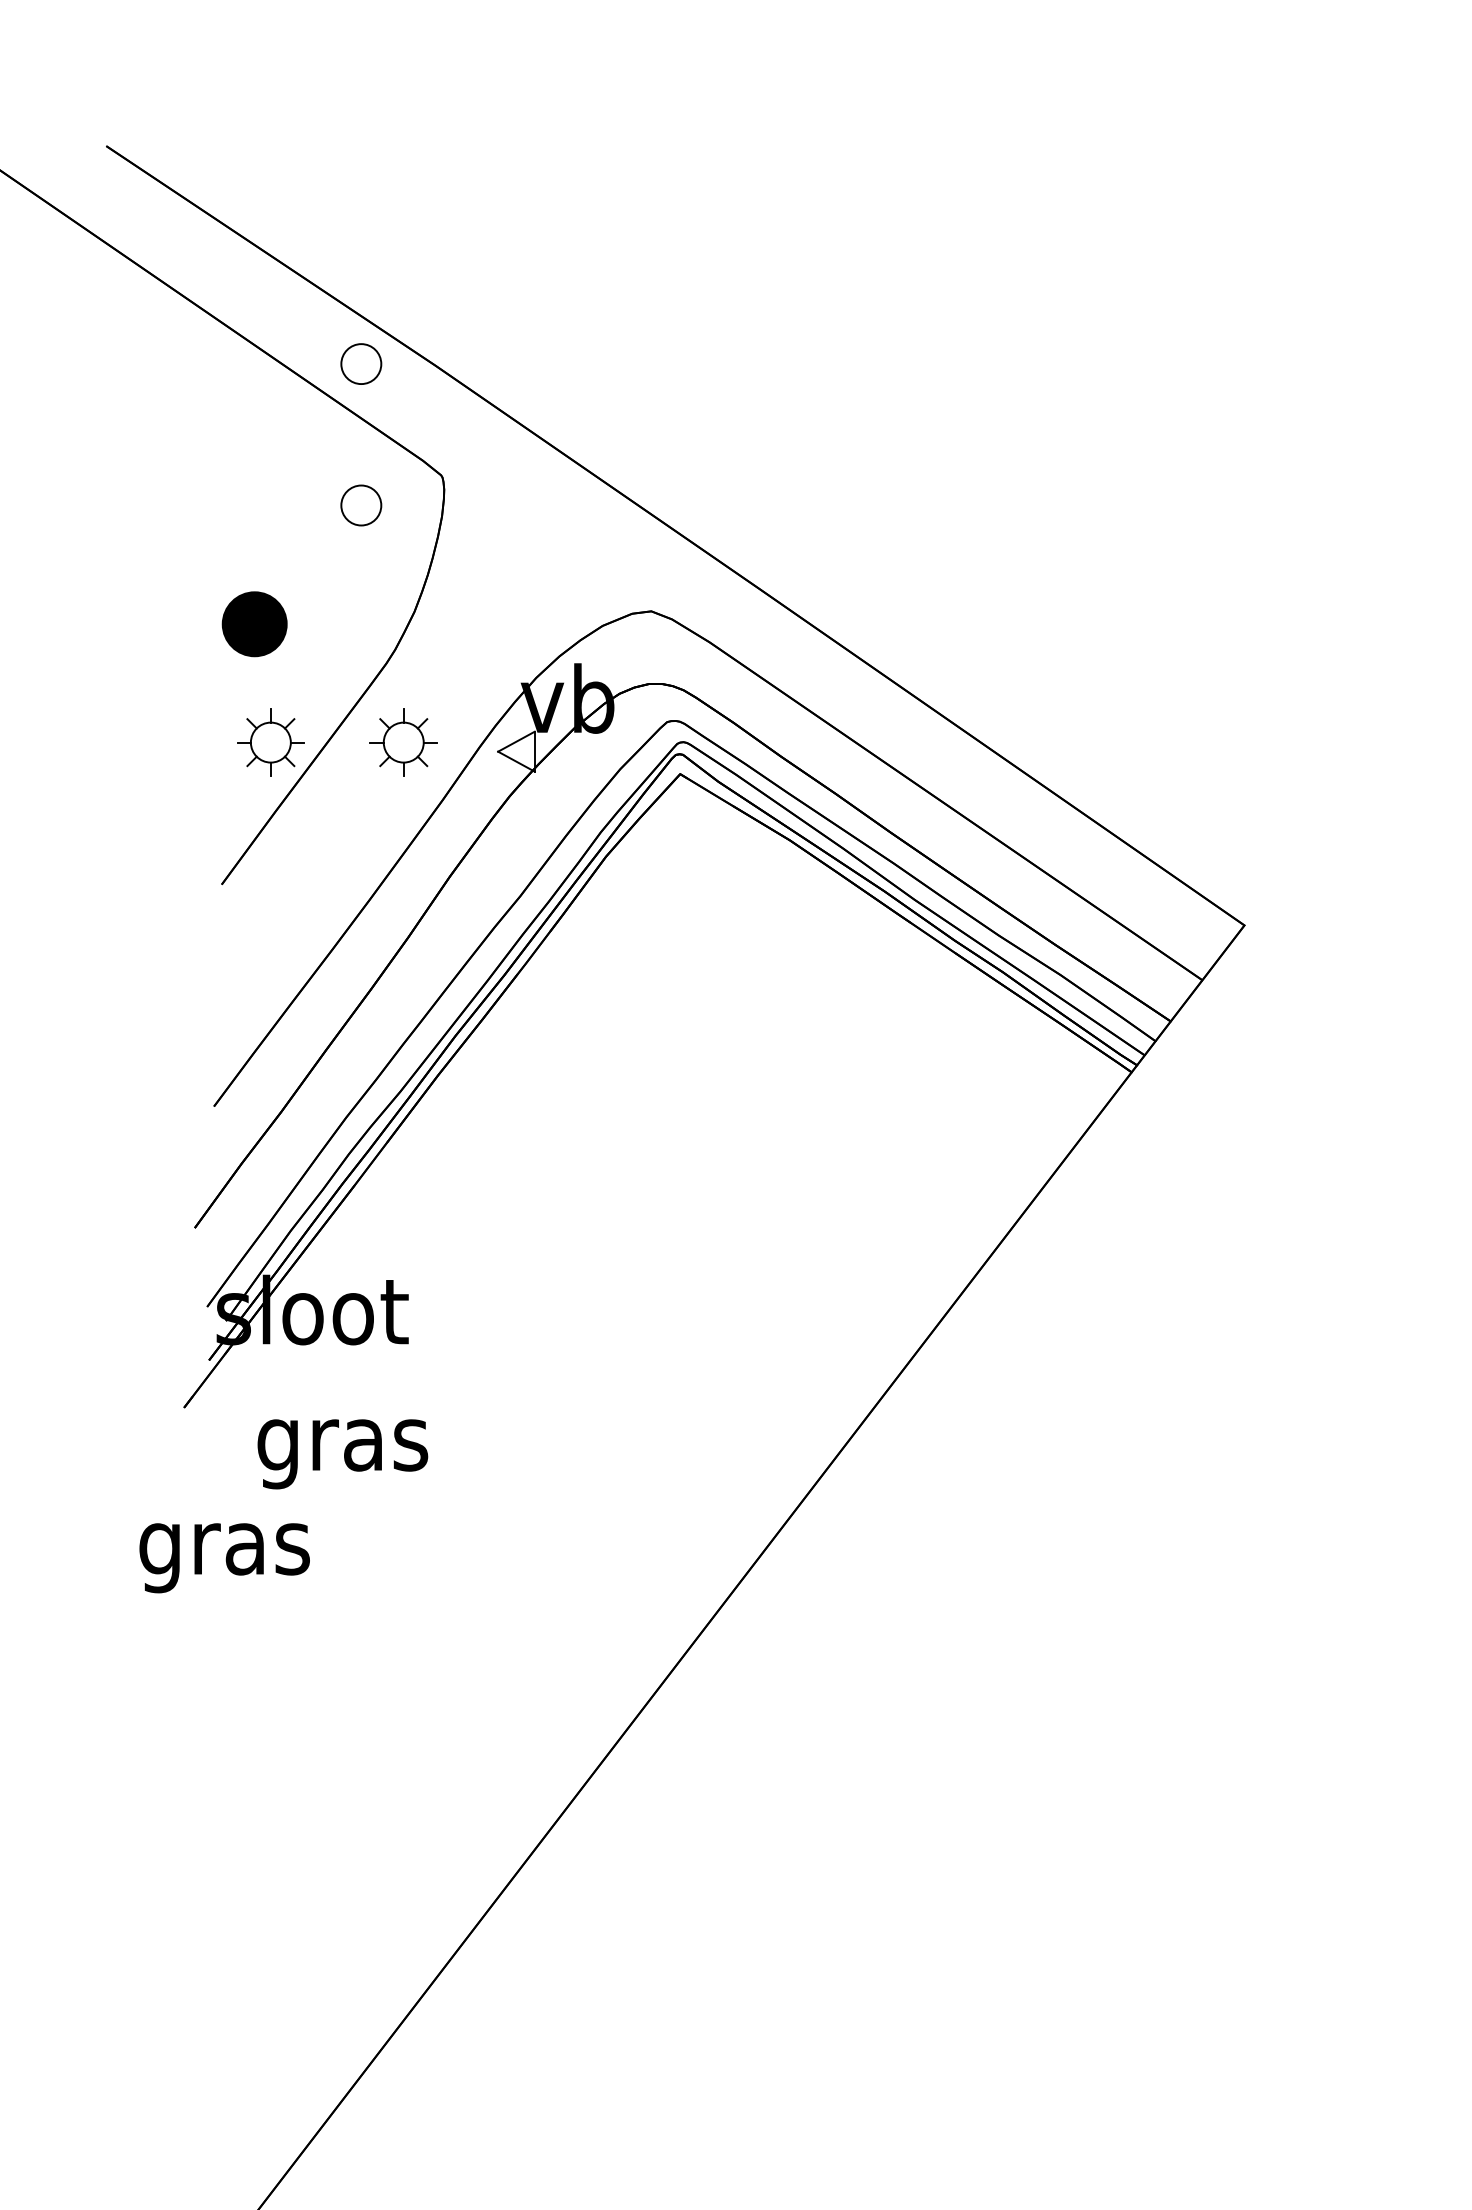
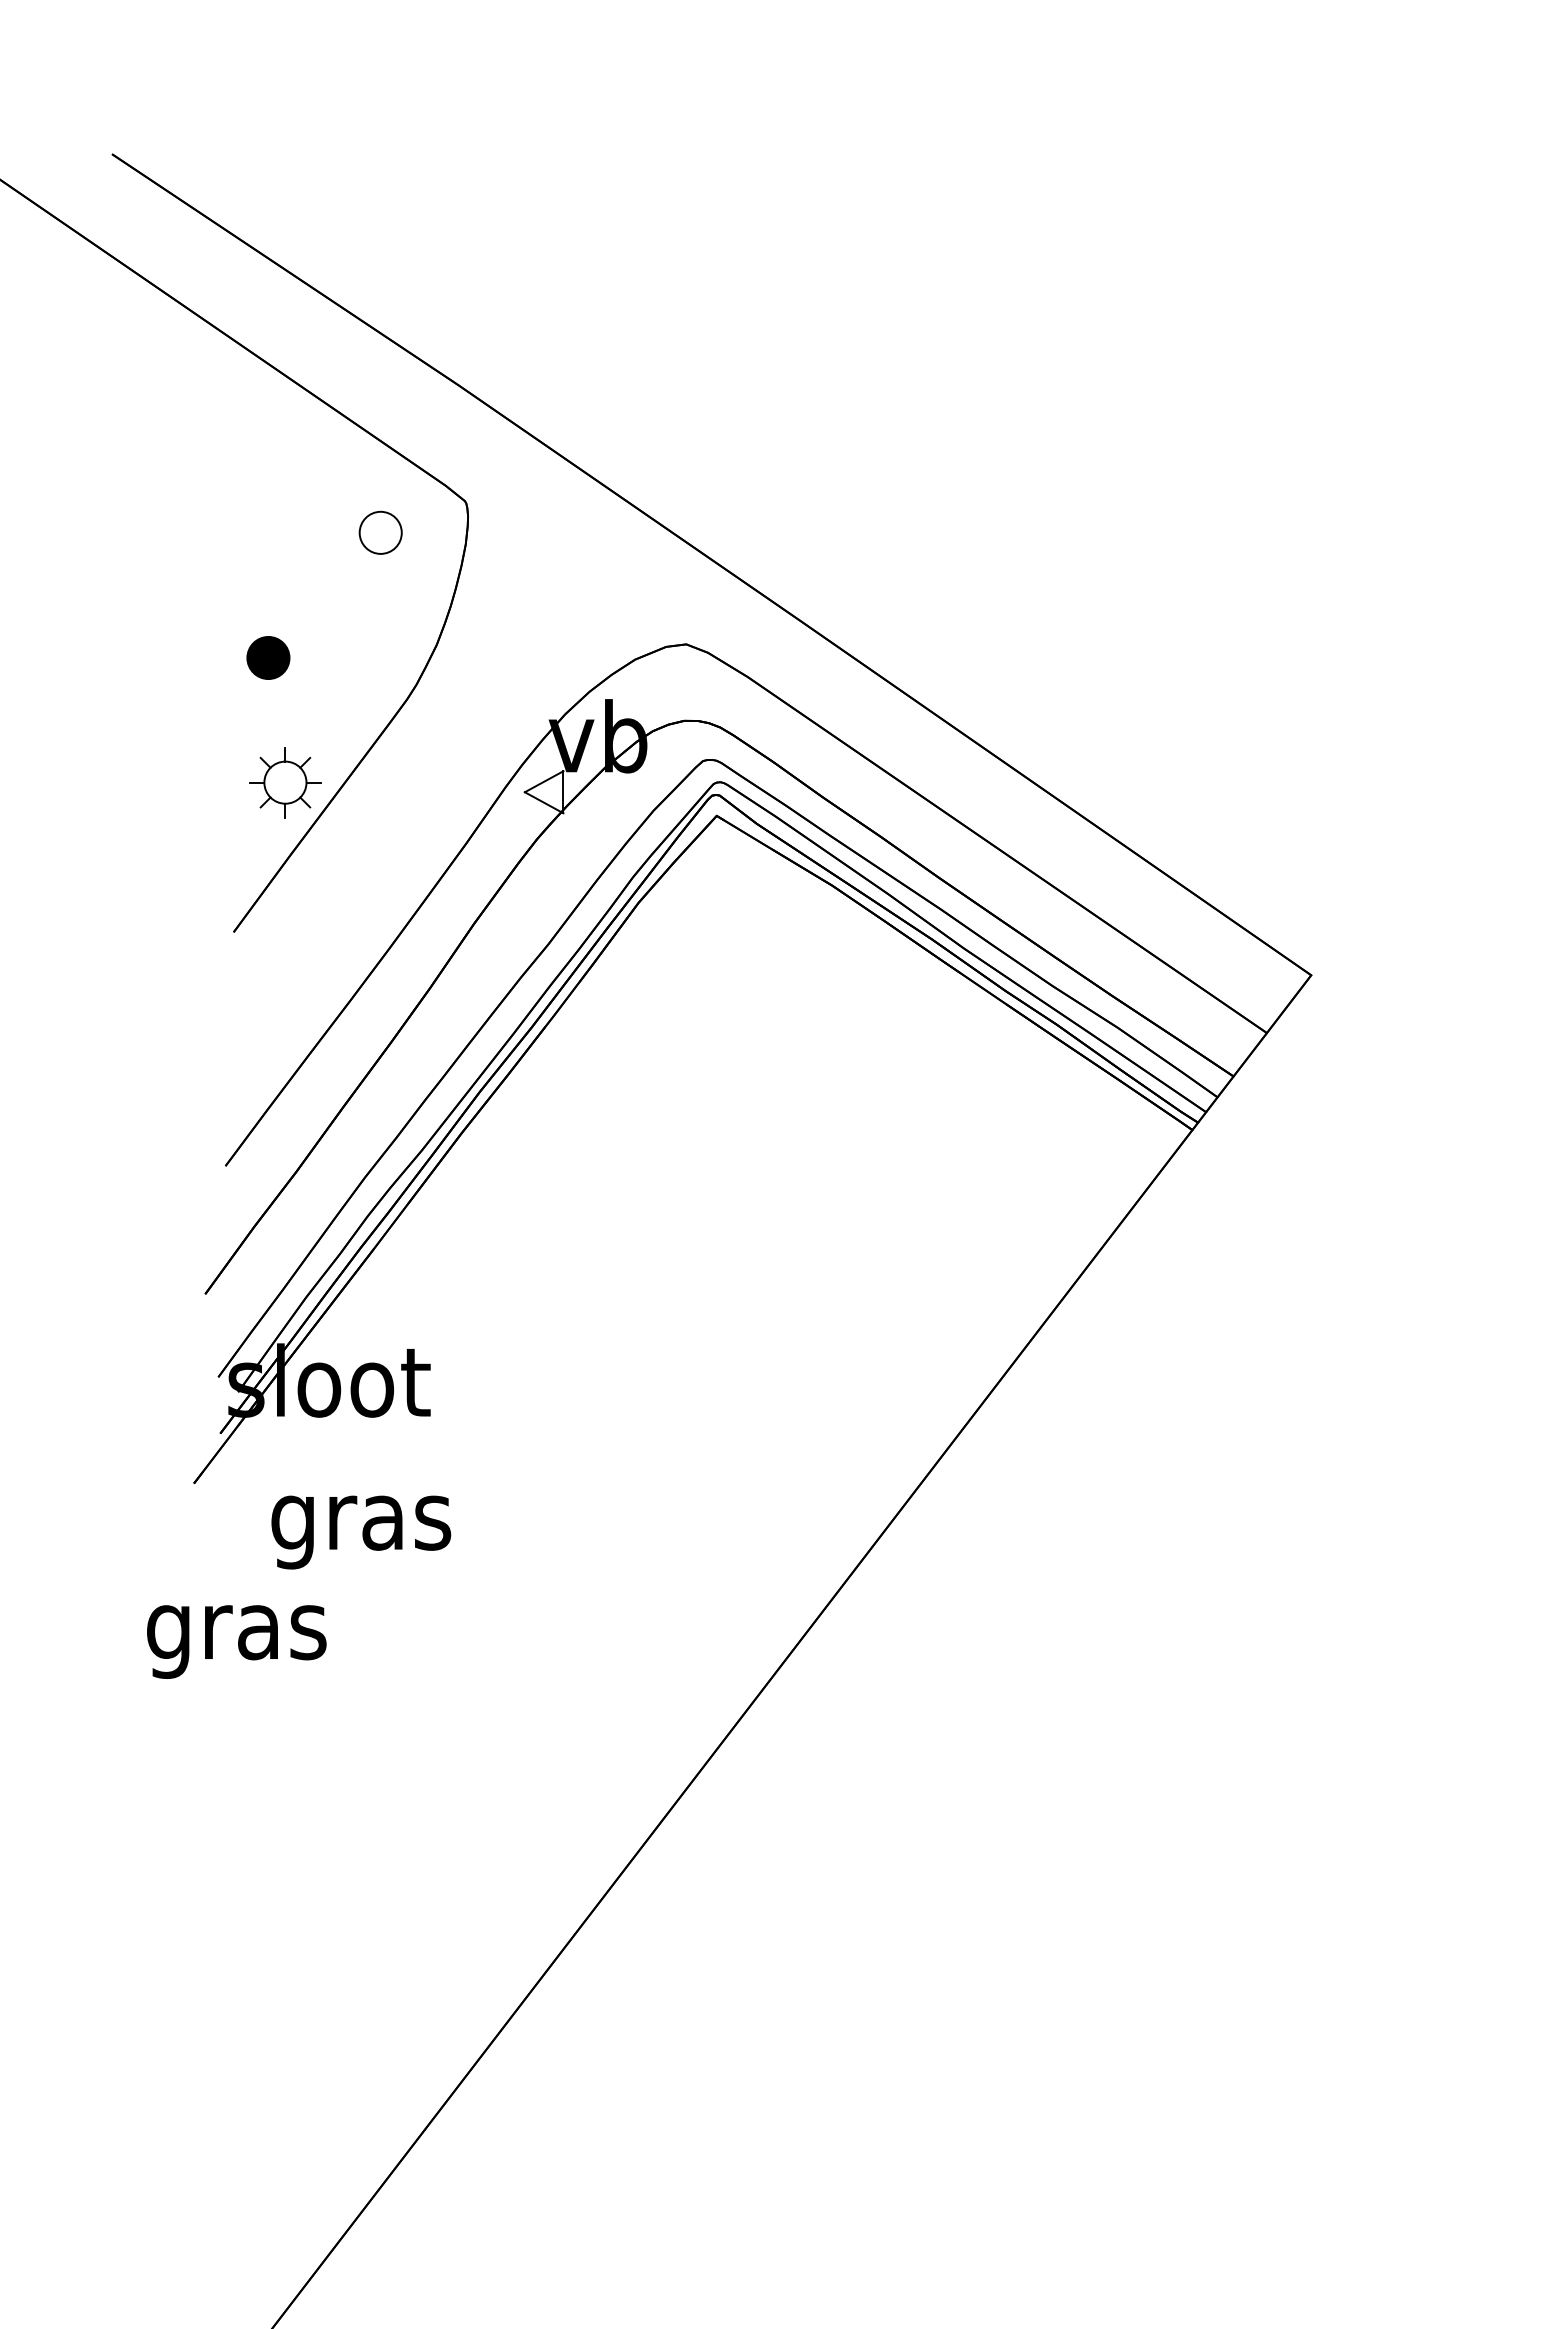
part: (361, 363) -> (380, 383), removed
part: (254, 623) -> (268, 657), size x0.62
part: (403, 742) -> (425, 782), removed

